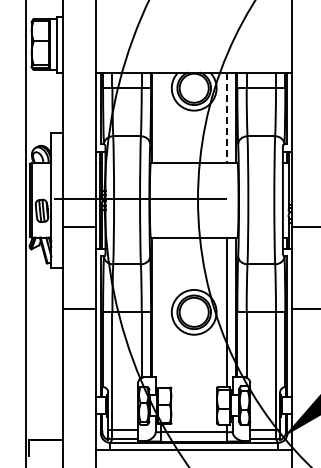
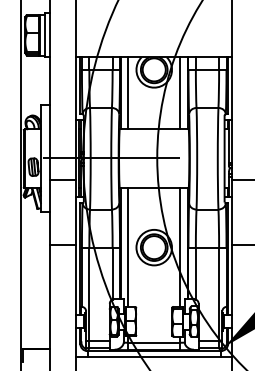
line: (161, 117) -> (128, 93), added
line: (227, 118) -> (180, 93), dashed -> solid
line: (161, 312) -> (128, 247), added

